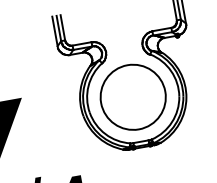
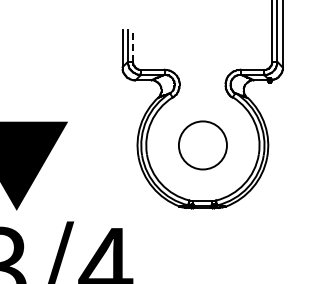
line: (62, 28) -> (132, 46), solid -> dashed
part: (132, 97) -> (202, 145), size x0.6

